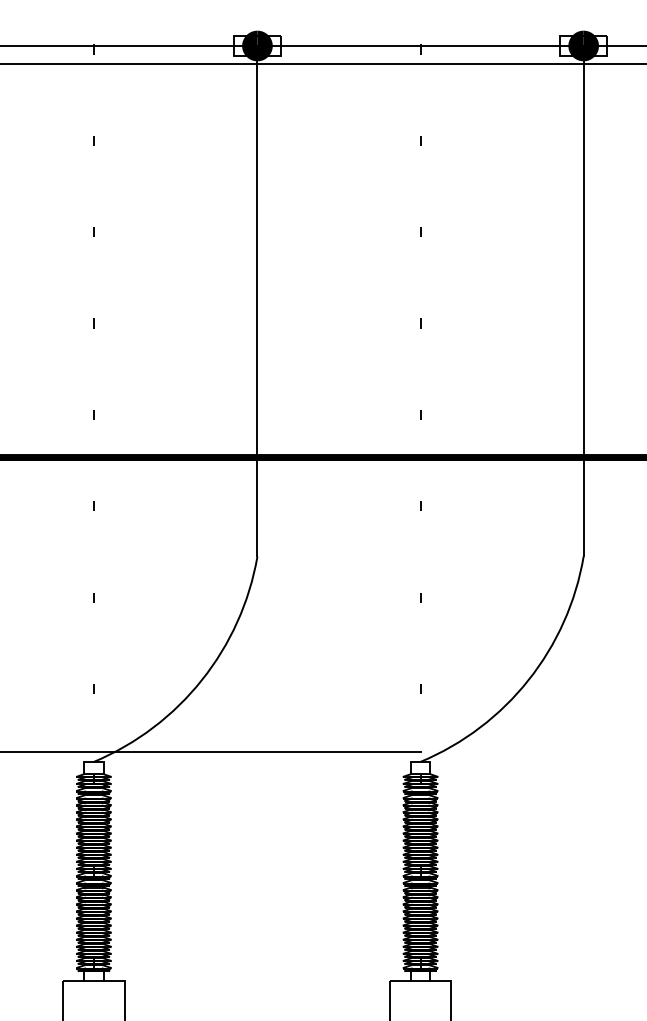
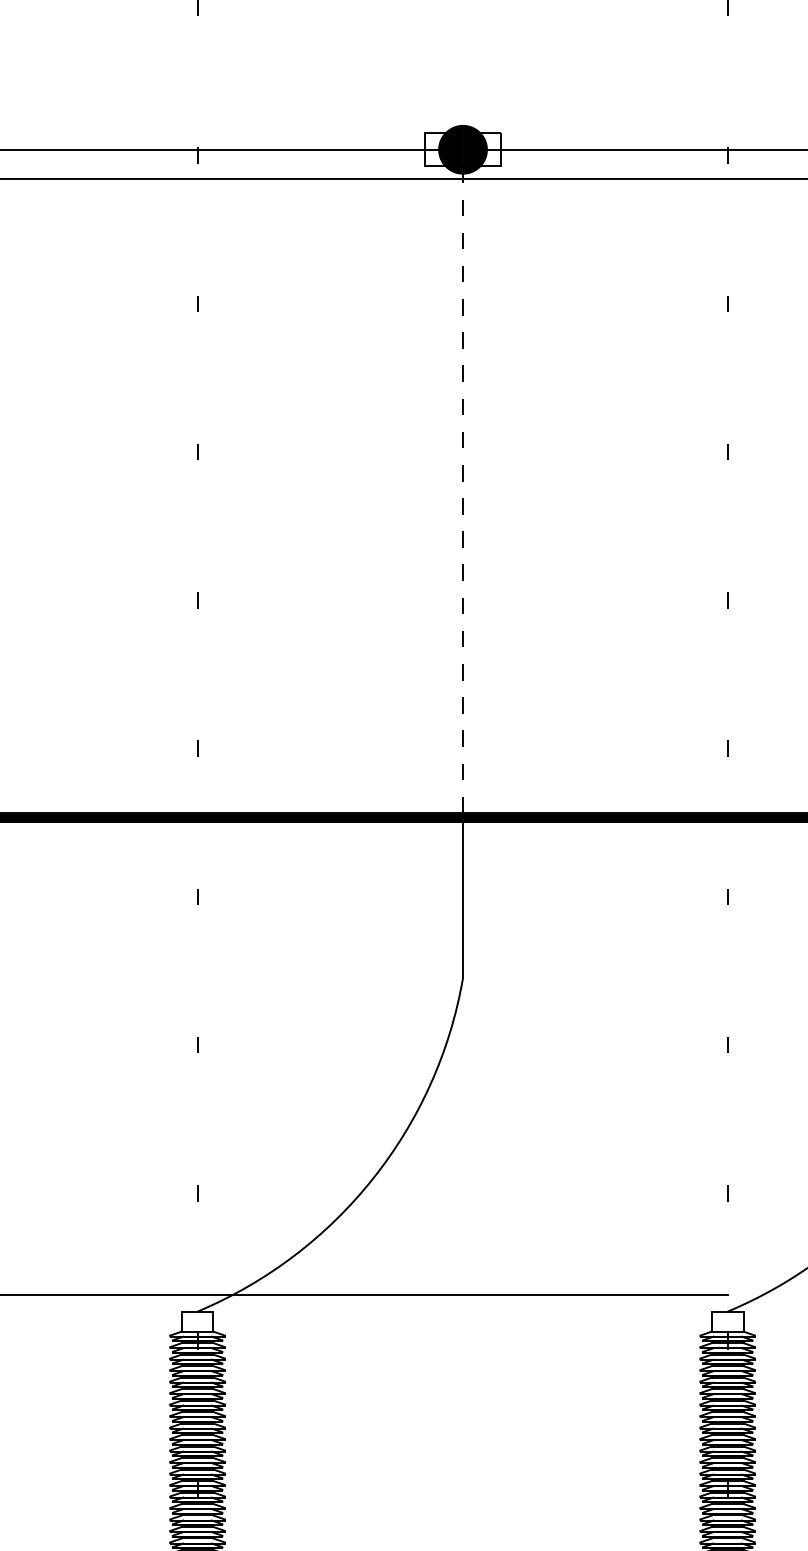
line: (257, 249) -> (463, 480), solid -> dashed

